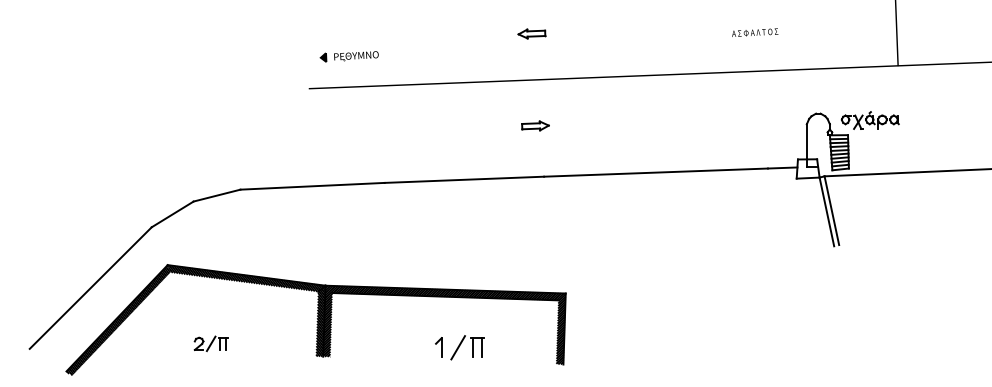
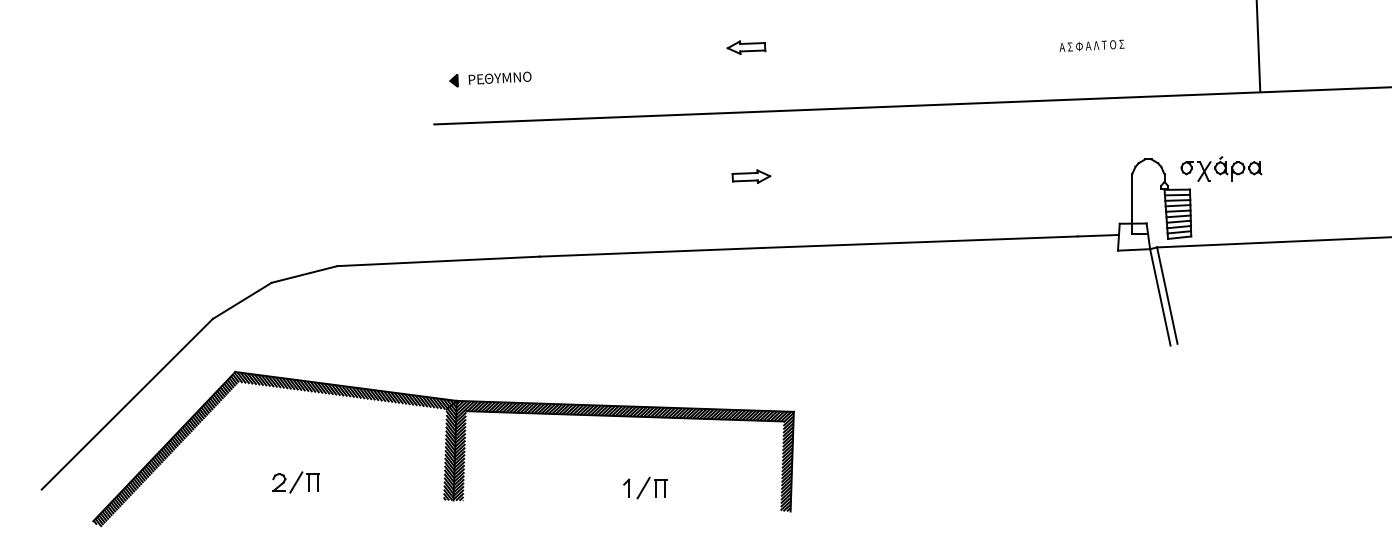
text: (755, 32) -> (1092, 45), moved
part: (459, 347) -> (644, 487), size x0.62

